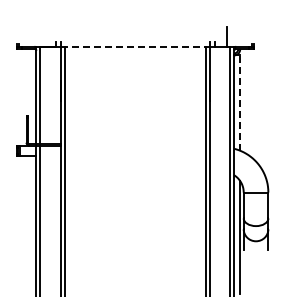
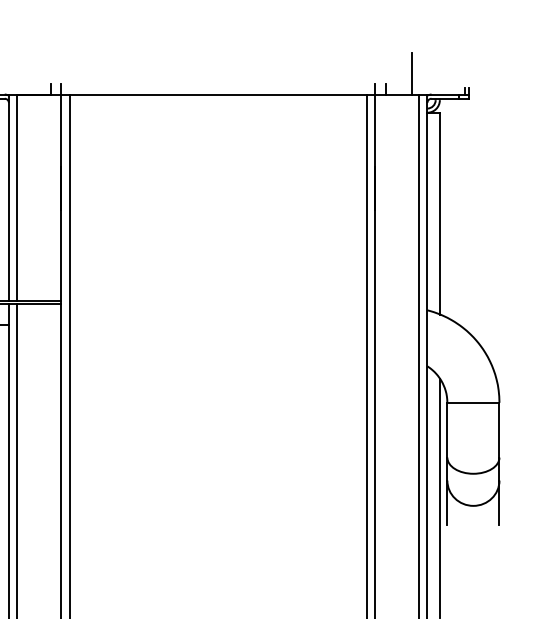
line: (135, 46) -> (218, 93), dashed -> solid
line: (240, 103) -> (440, 214), dashed -> solid

